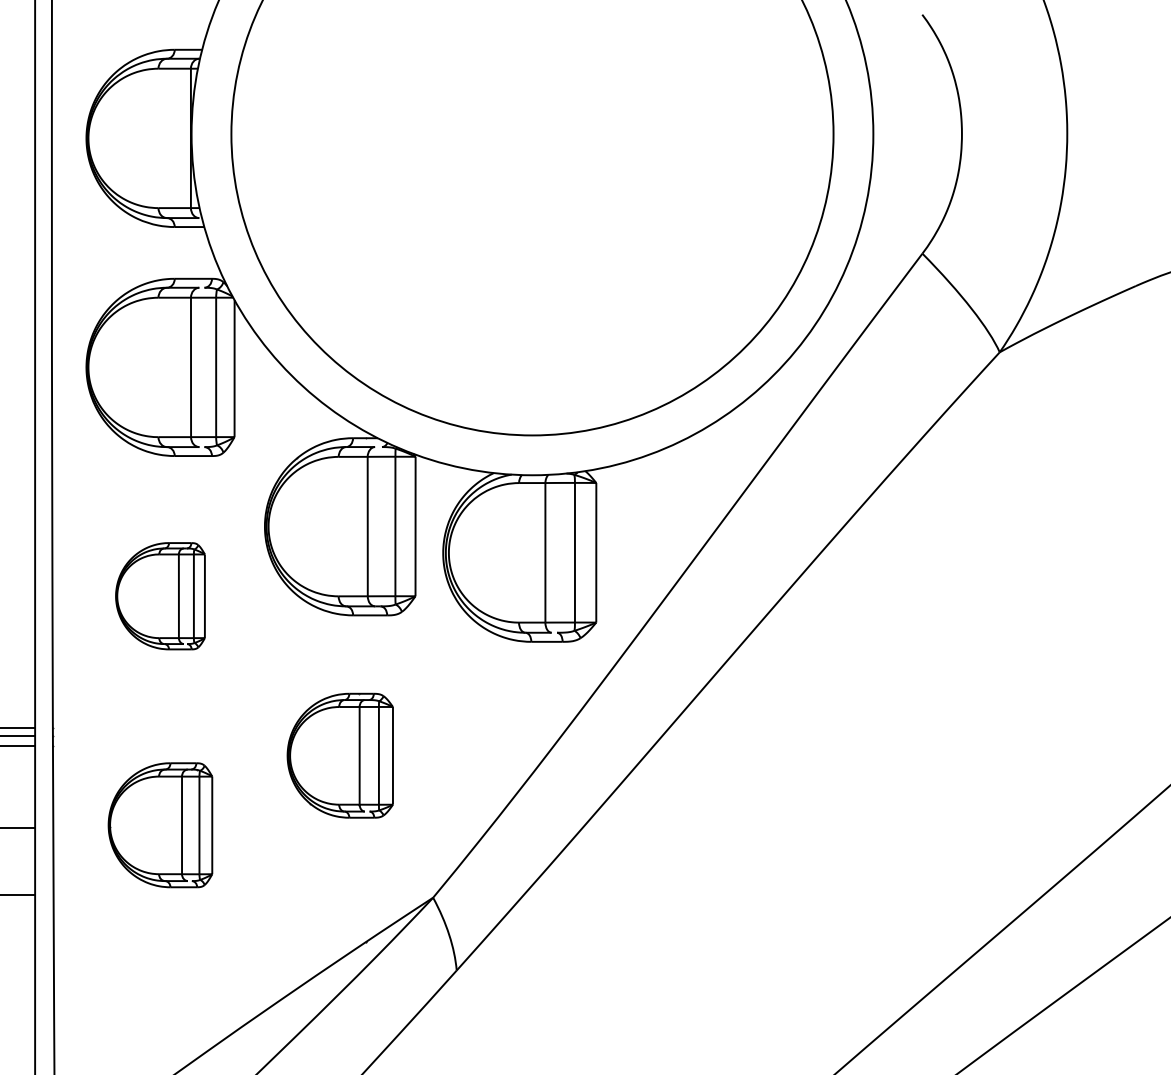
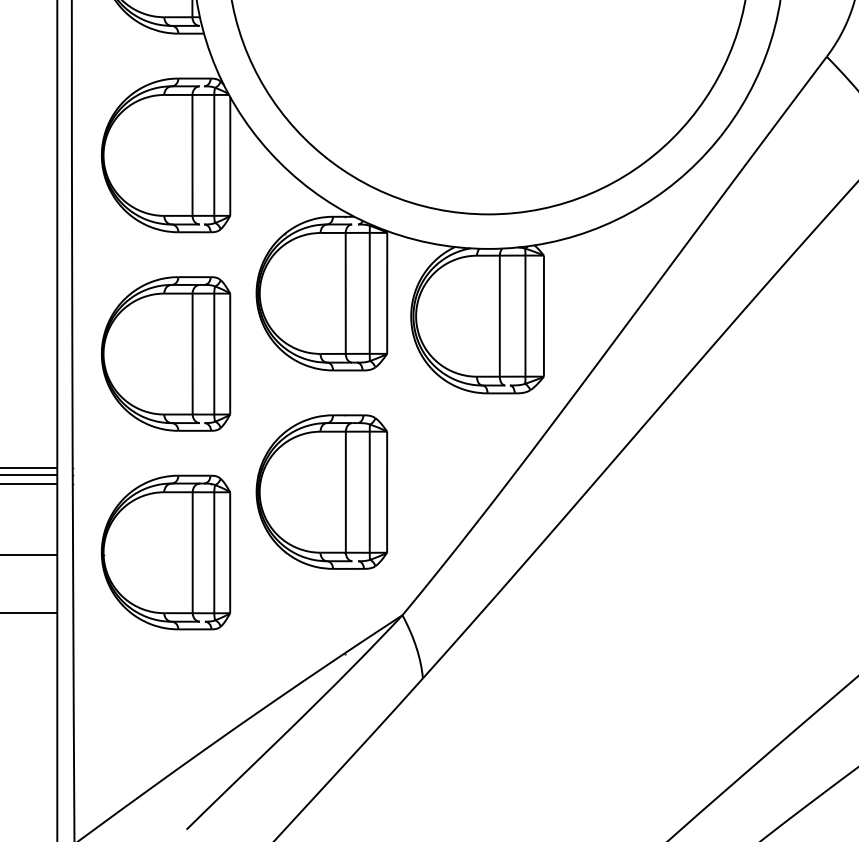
part: (160, 595) -> (166, 353), size x1.67
part: (340, 755) -> (322, 491), size x1.43
part: (160, 824) -> (166, 551), size x1.43

